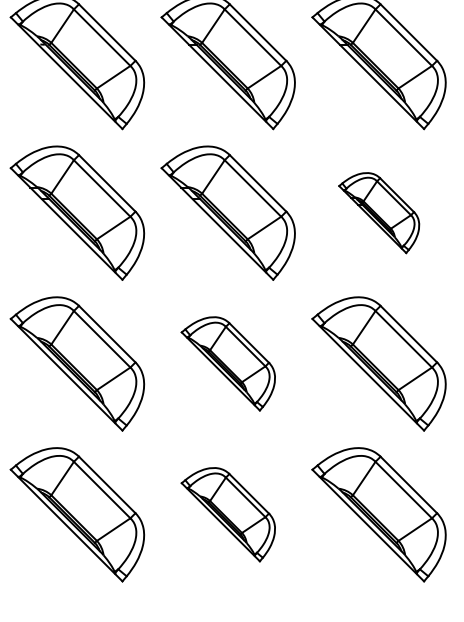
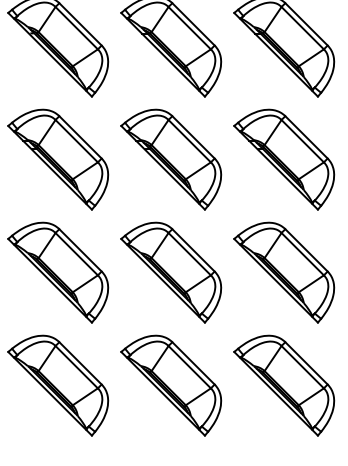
part: (379, 212) -> (284, 159), size x1.67
part: (228, 363) -> (171, 272), size x1.43
part: (228, 514) -> (171, 385), size x1.43

